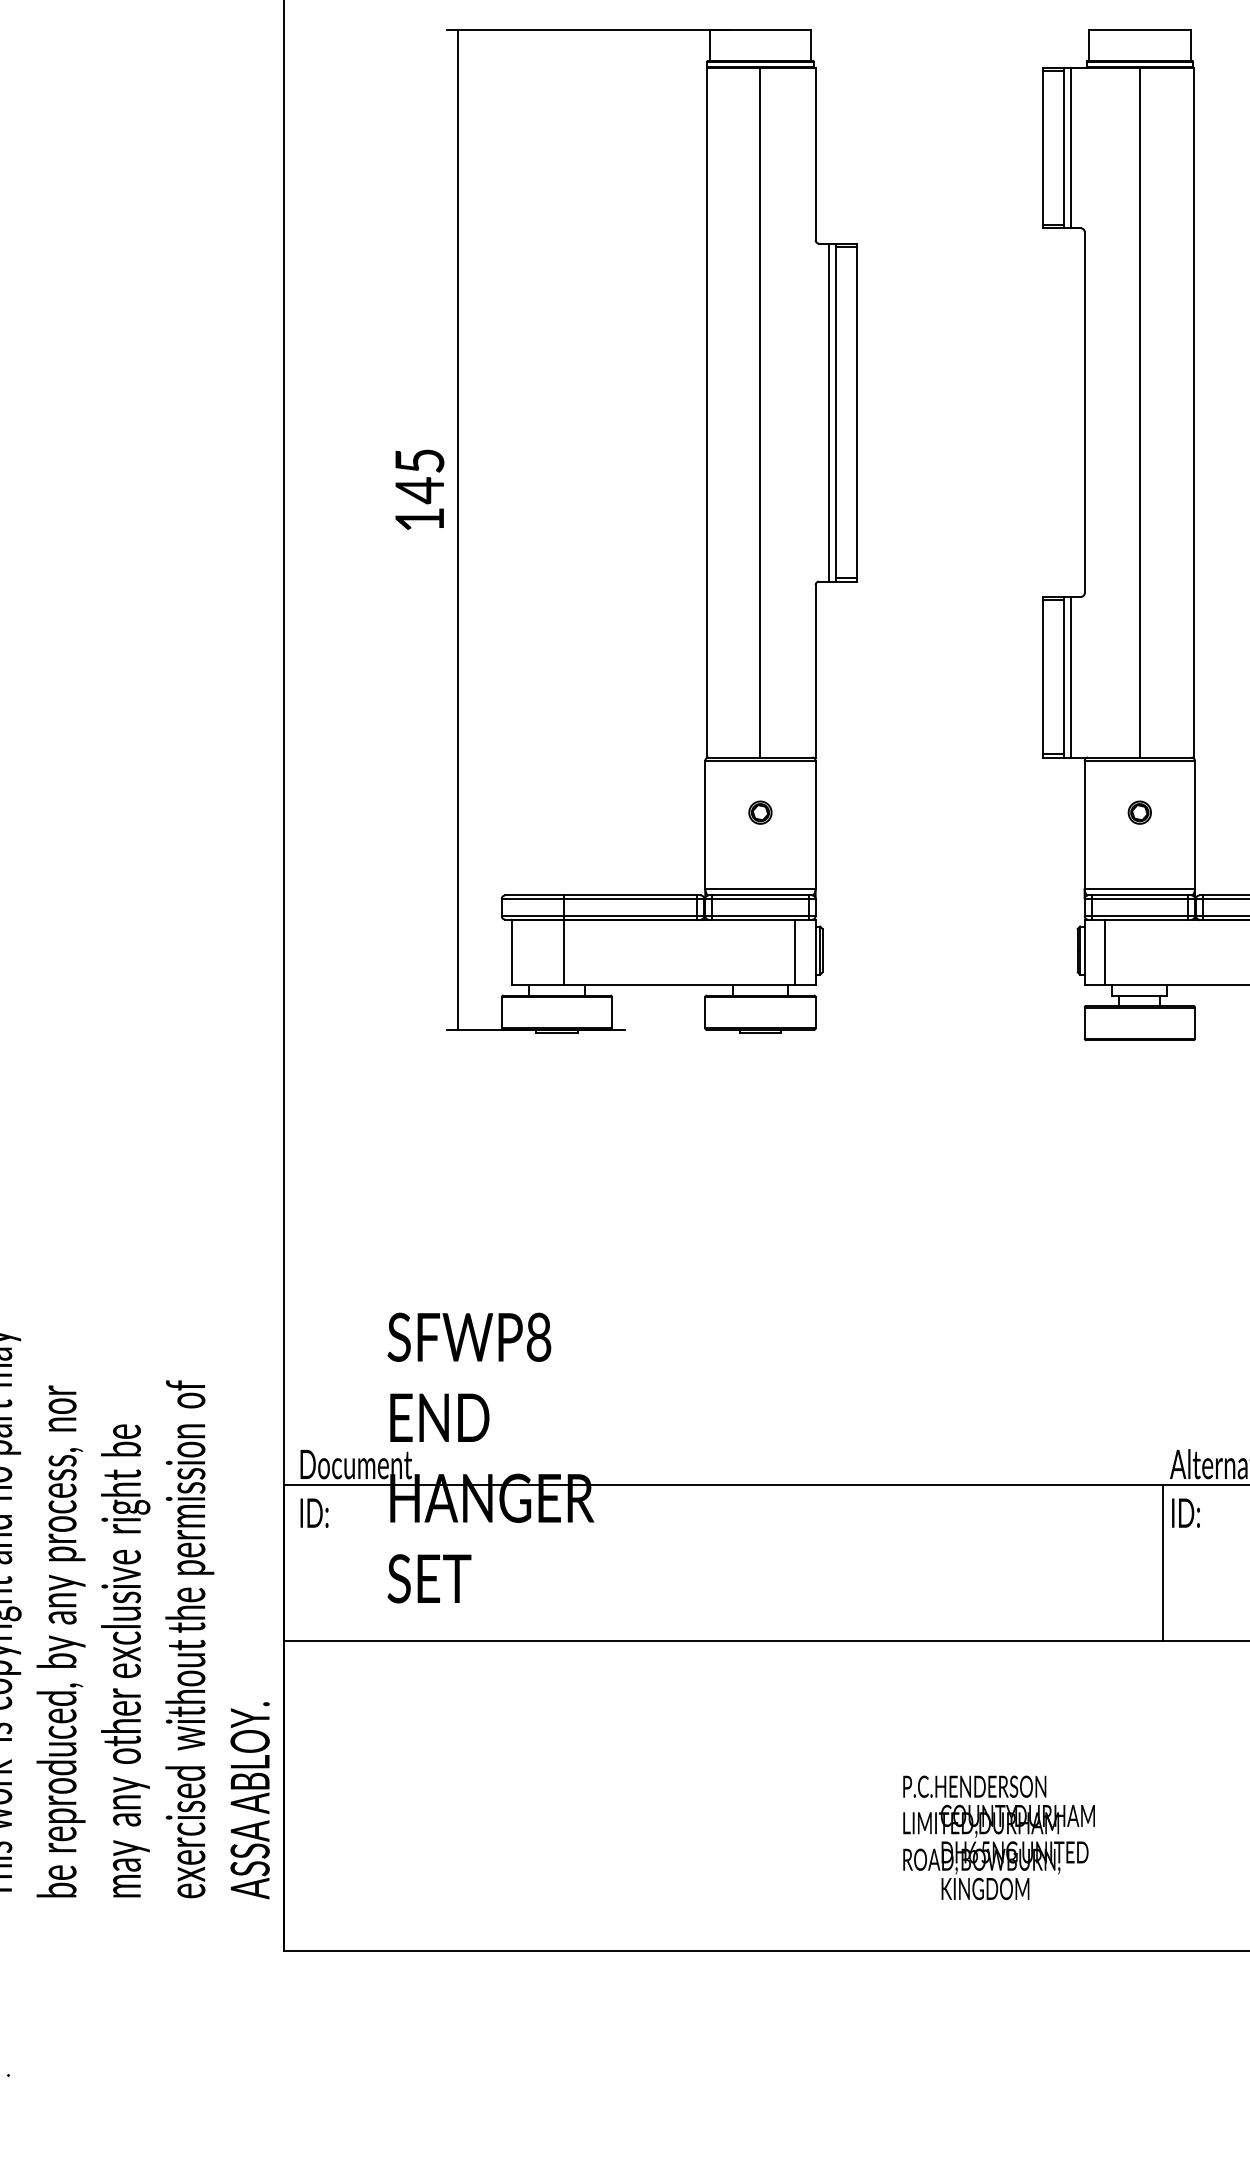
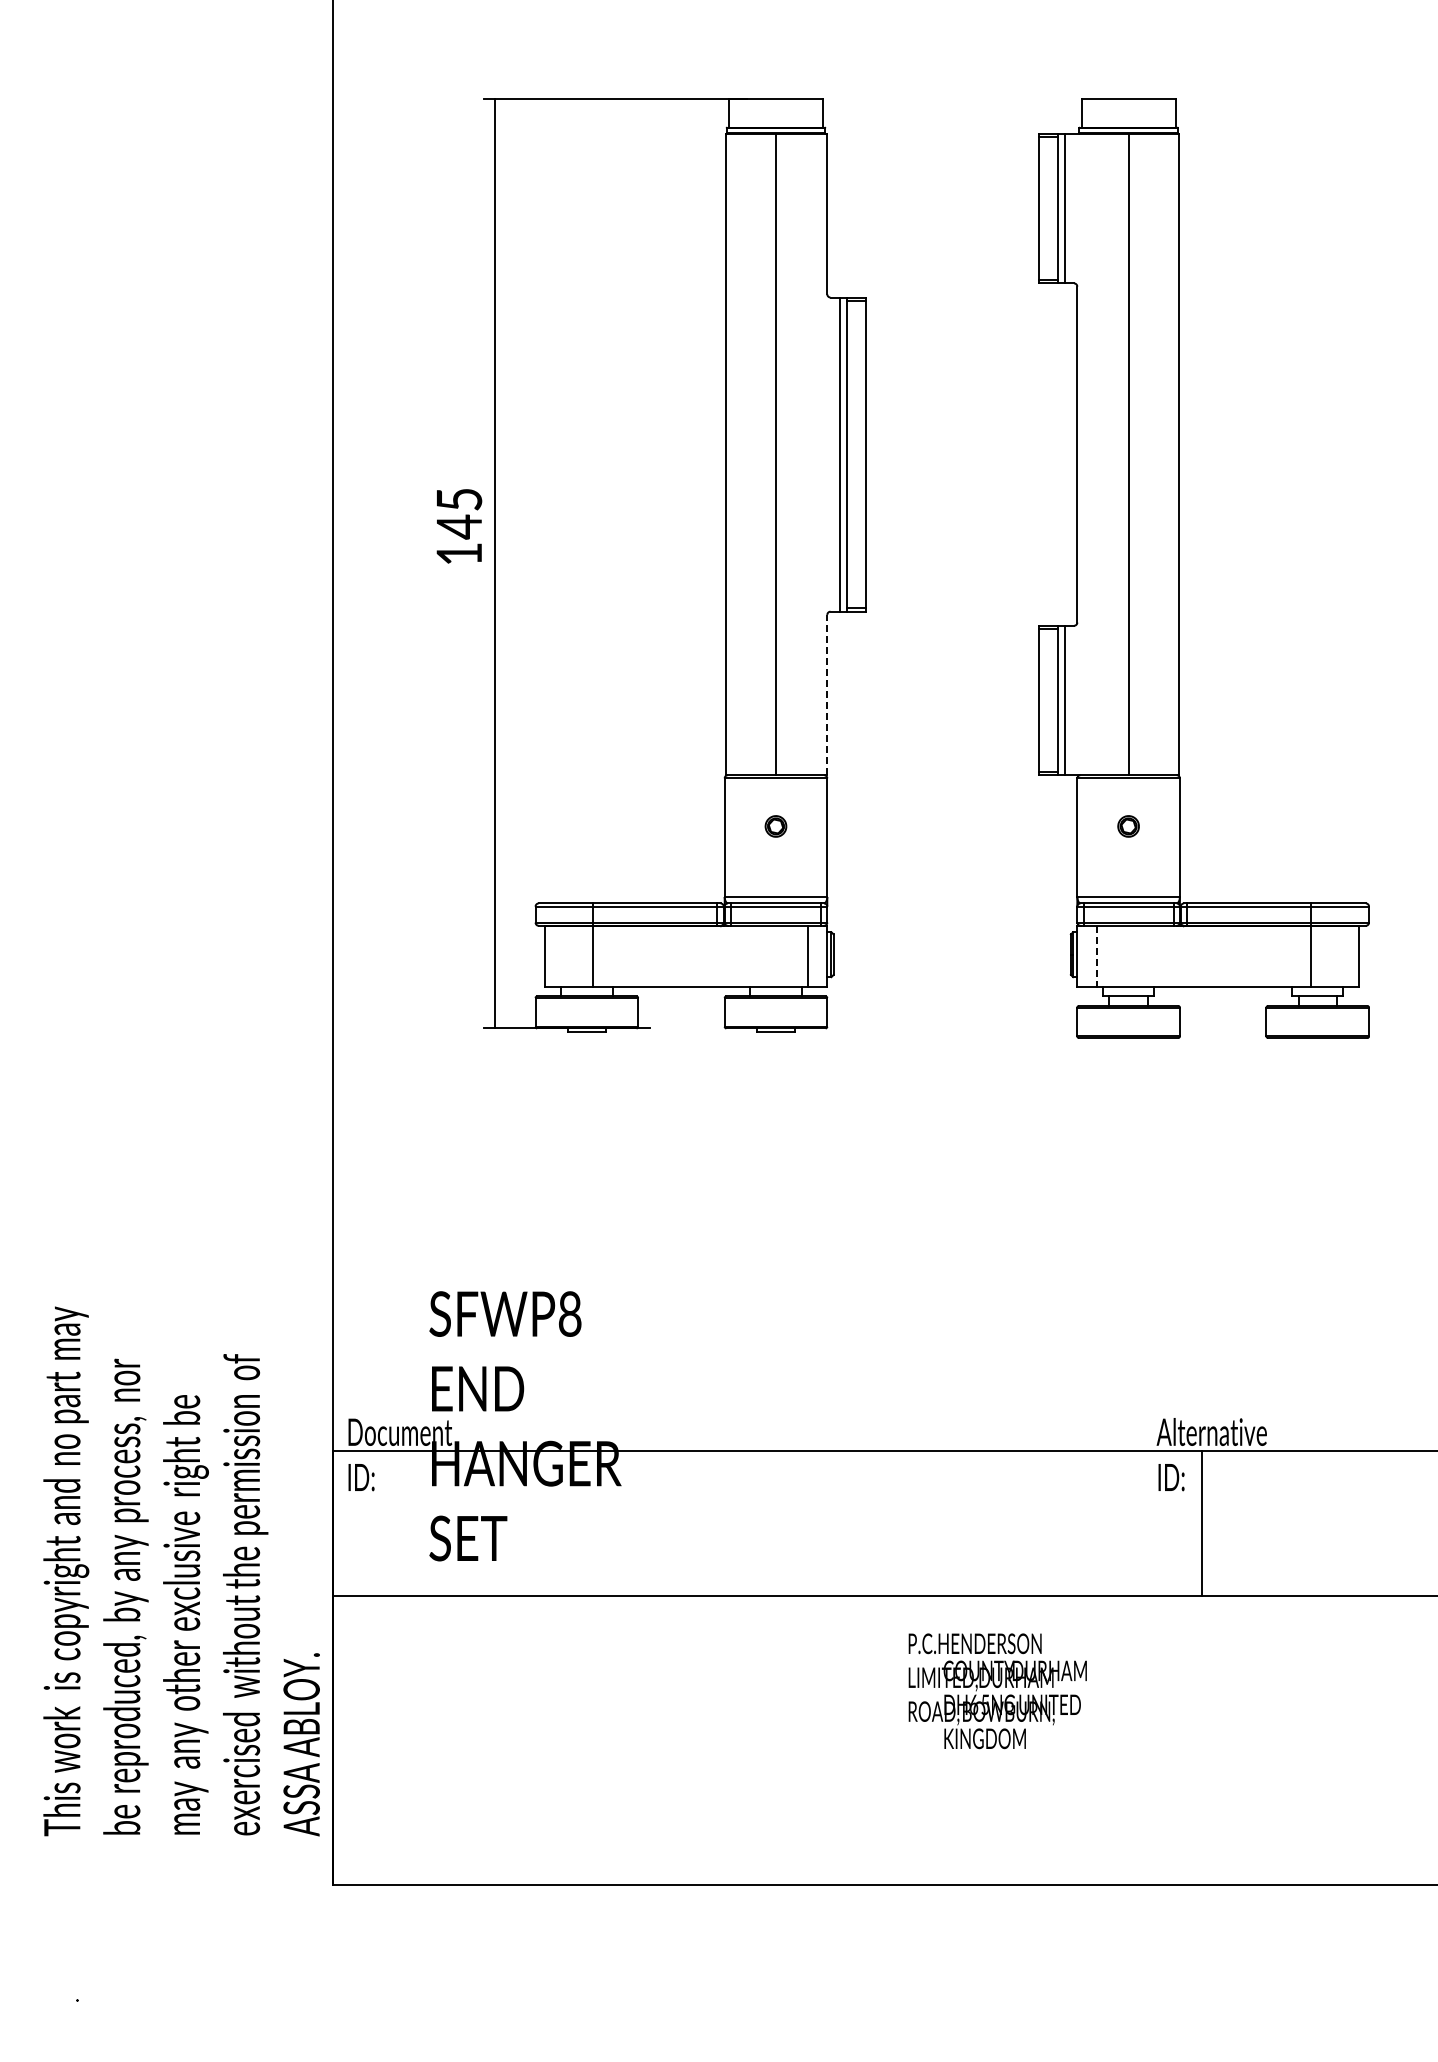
line: (815, 670) -> (827, 694), solid -> dashed
line: (1105, 952) -> (1096, 956), solid -> dashed
line: (1163, 1562) -> (1201, 1523), moved
text: (998, 1838) -> (997, 1691), moved

